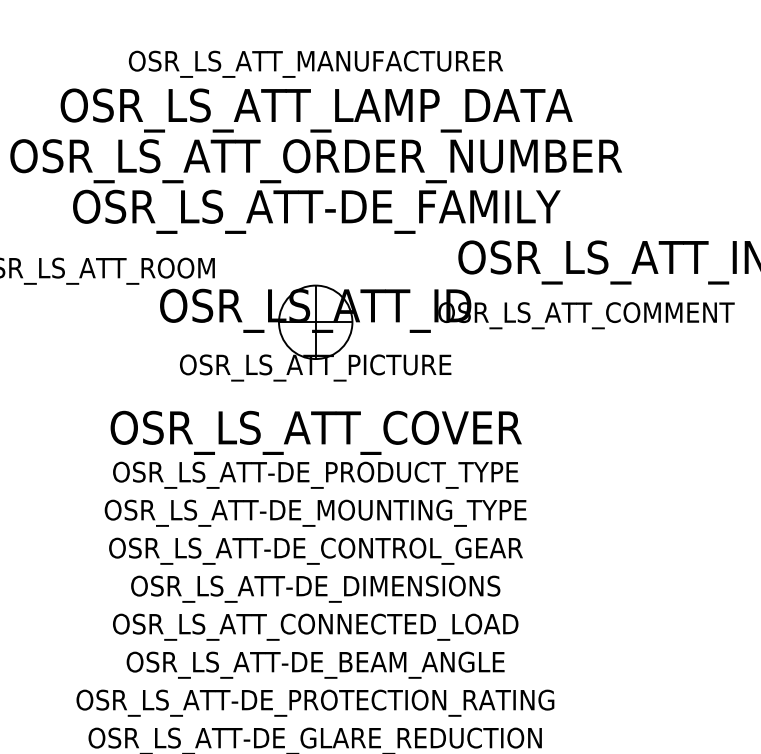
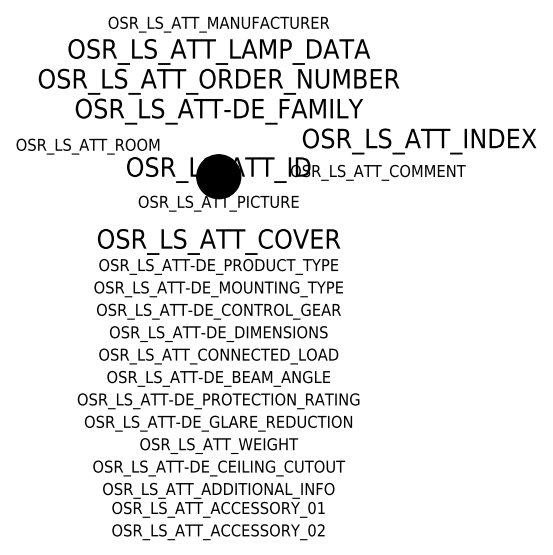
fill: (315, 321) -> (218, 176), added

